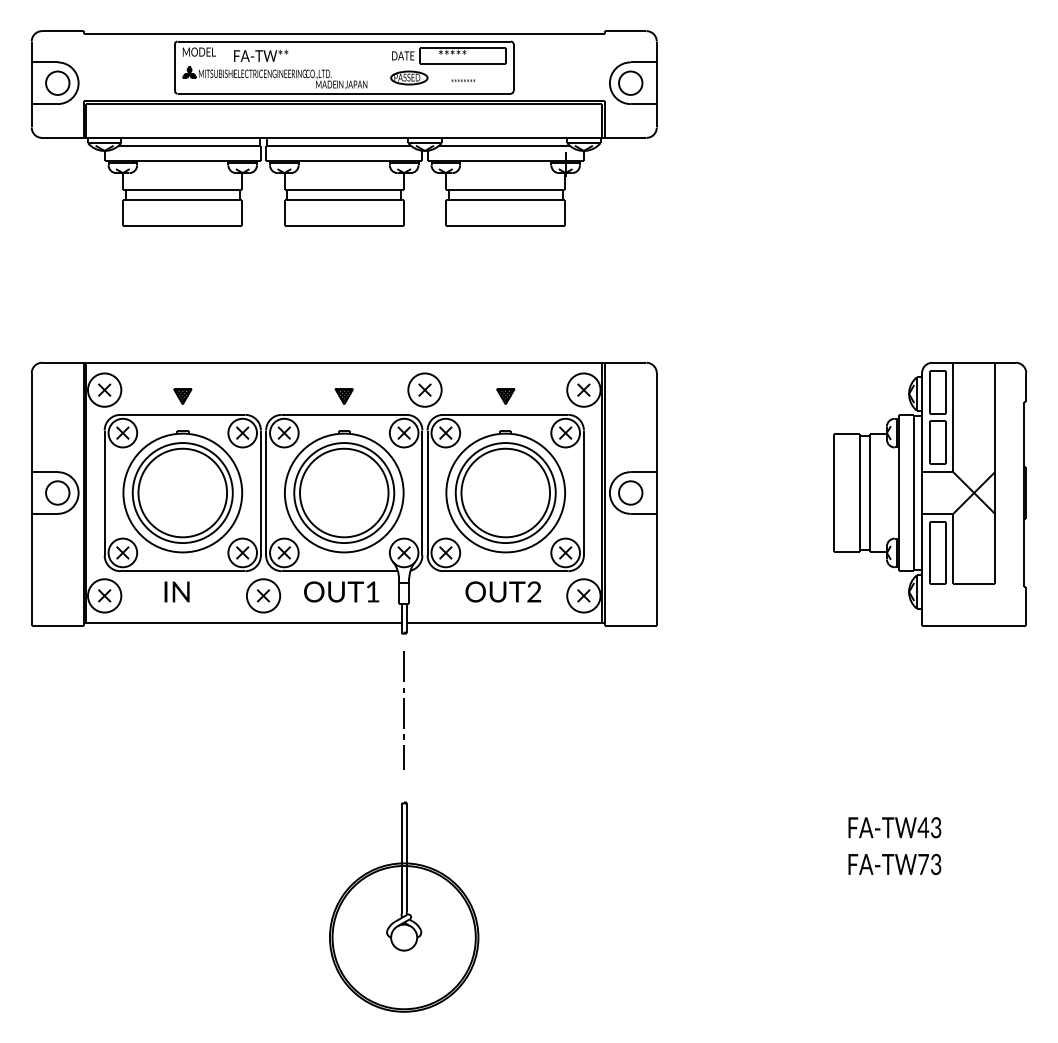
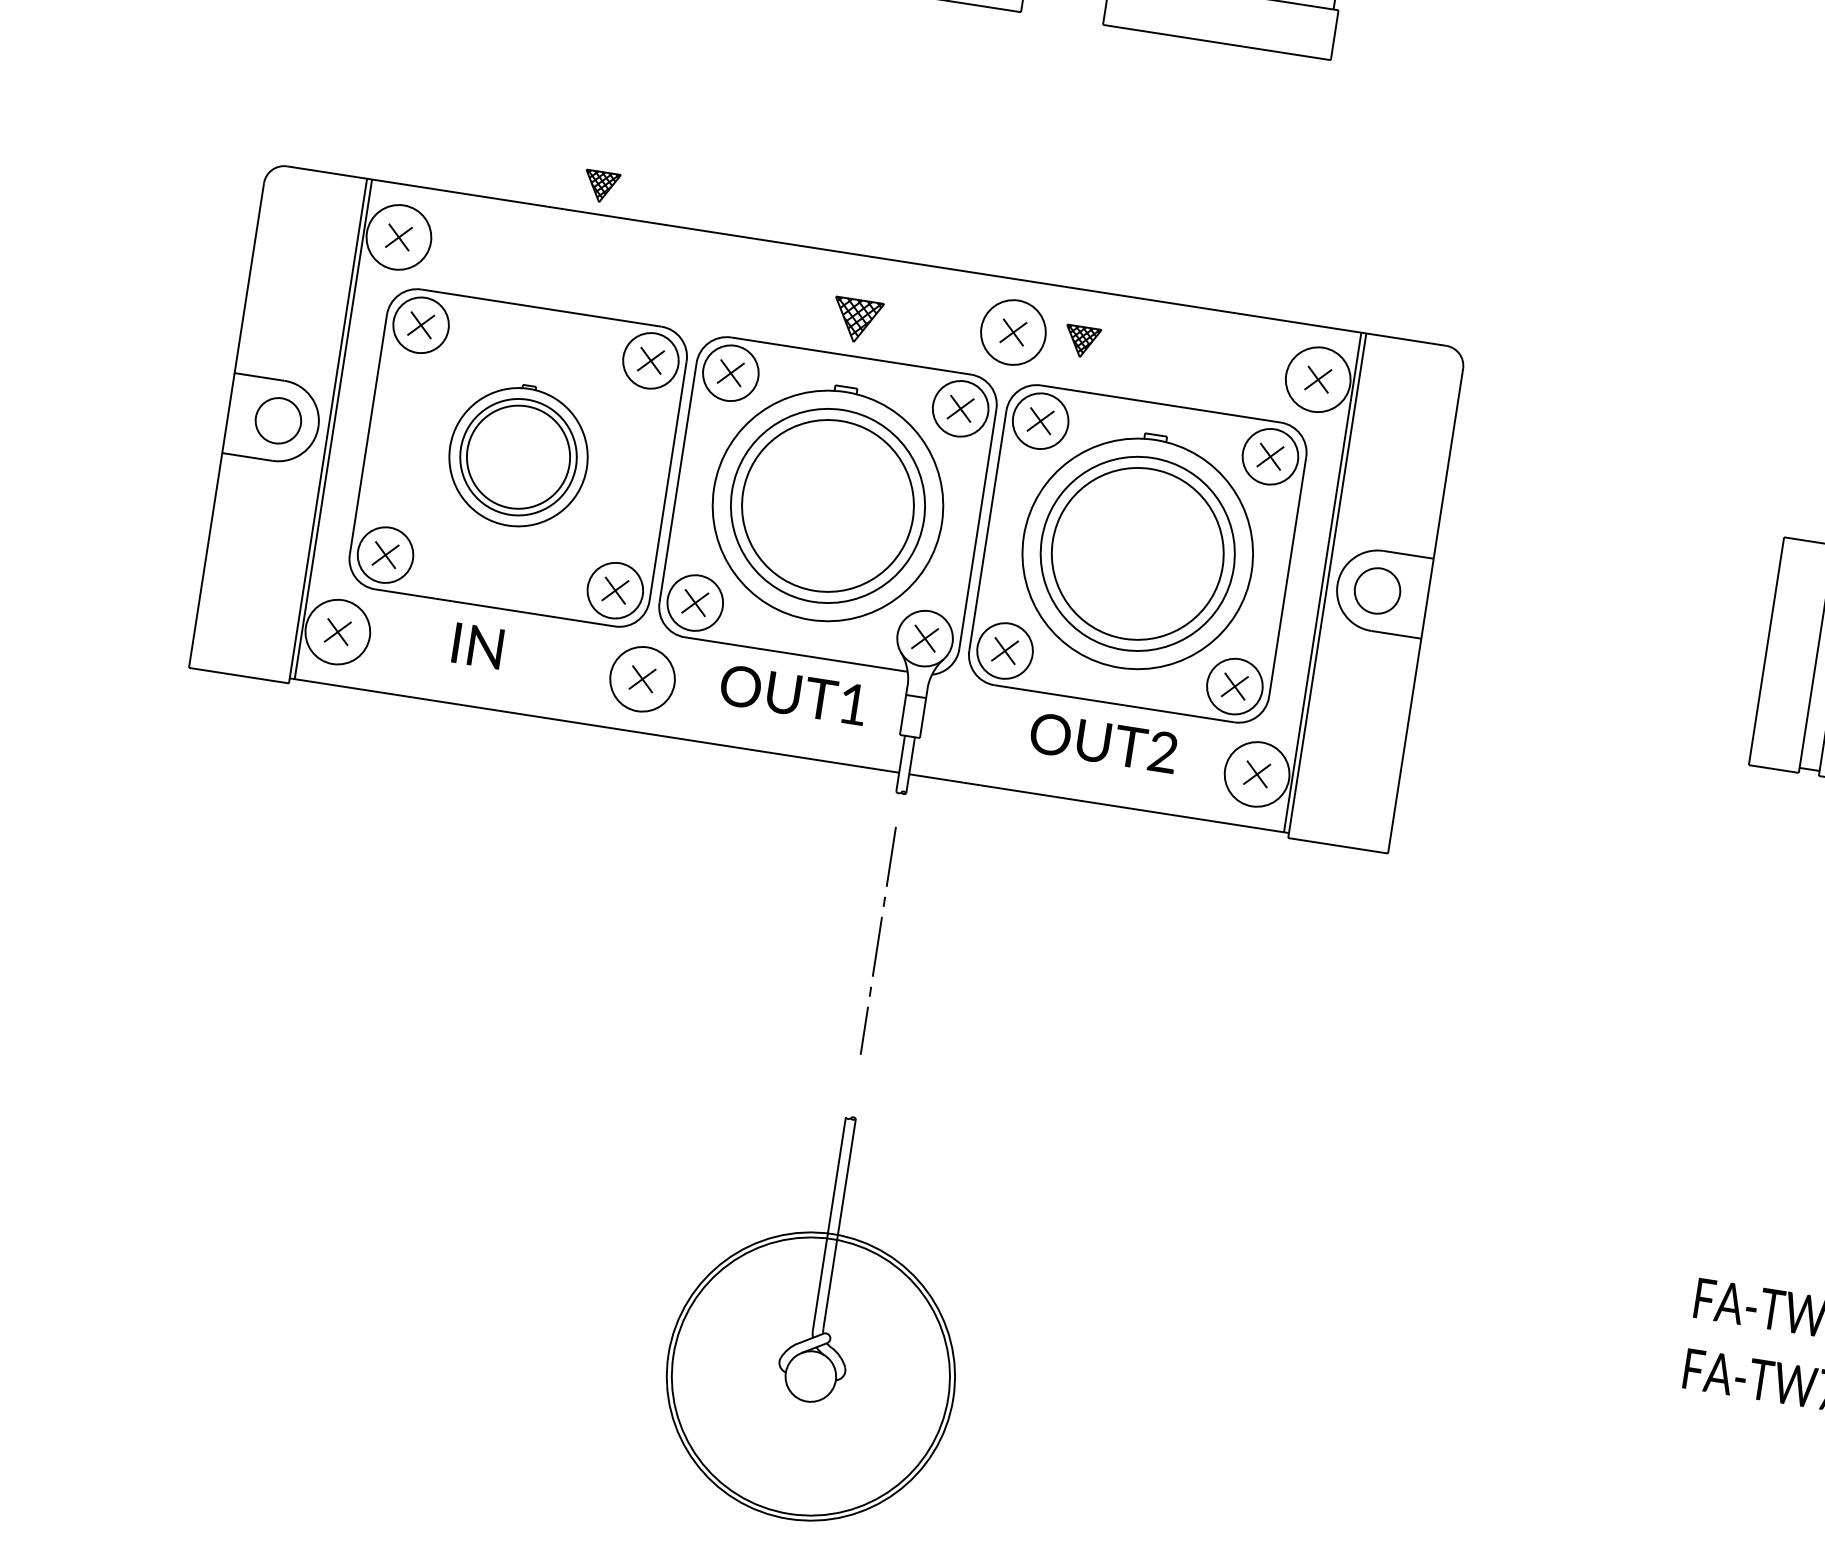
part: (182, 396) -> (600, 186), moved
part: (343, 396) -> (855, 320), size x1.4
part: (505, 396) -> (1081, 341), moved
part: (182, 491) -> (518, 454), size x0.6

